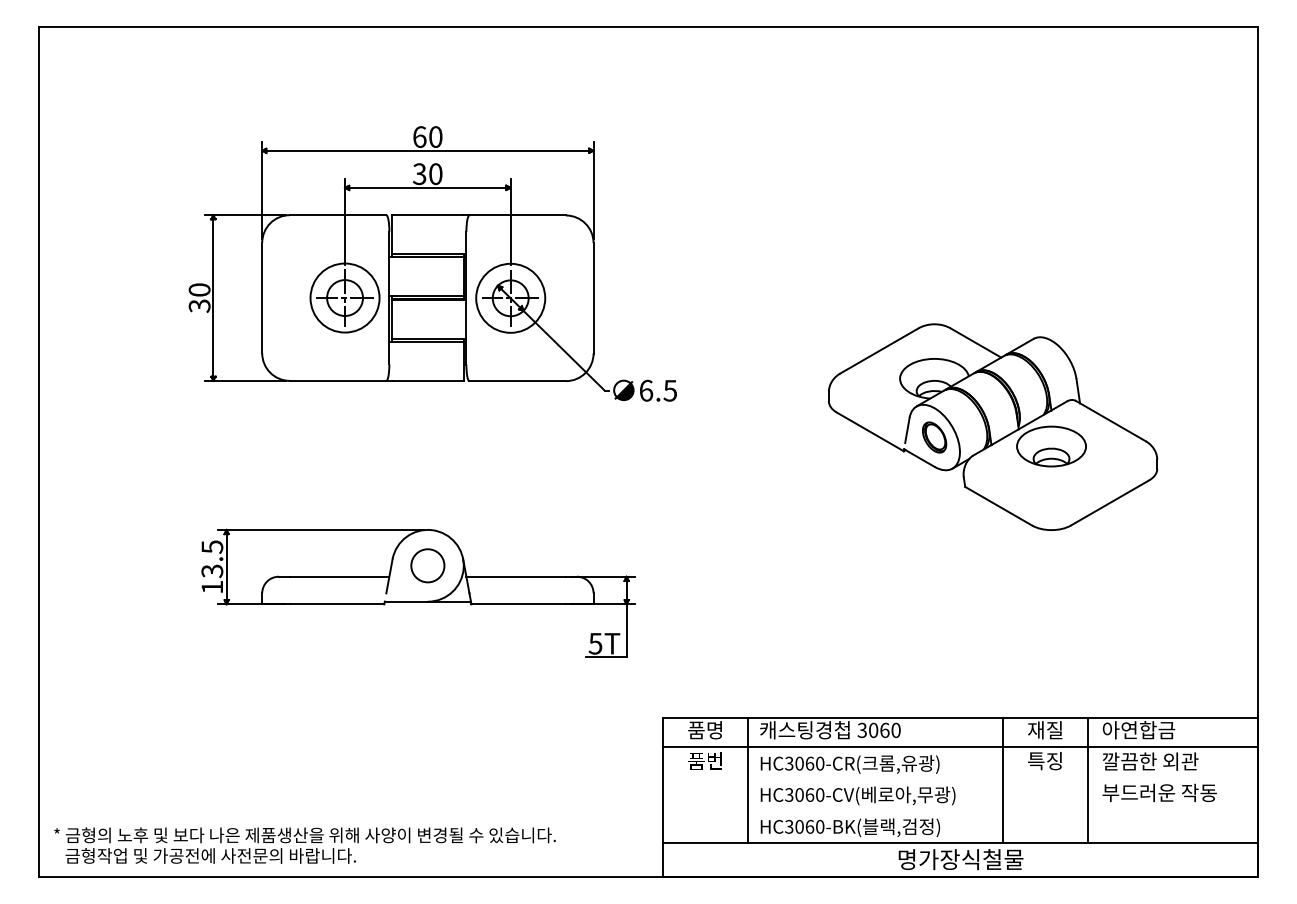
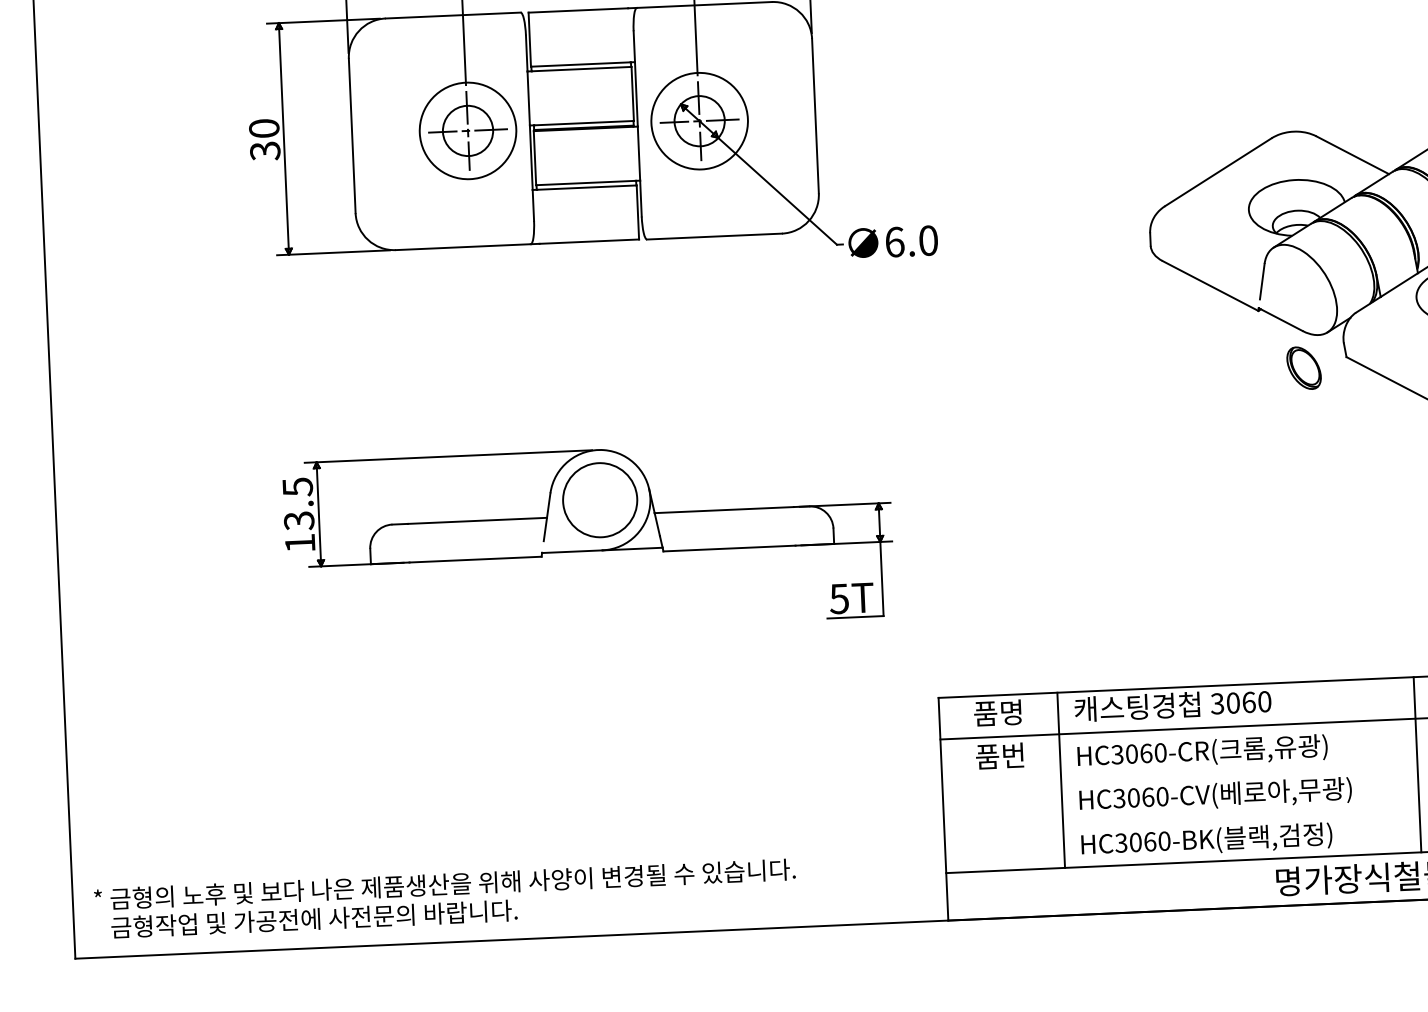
text: (670, 390) -> (928, 240), 6.5 -> 6.0
part: (934, 437) -> (1303, 368), moved
circle: (427, 565) -> (599, 499), size x1.6

